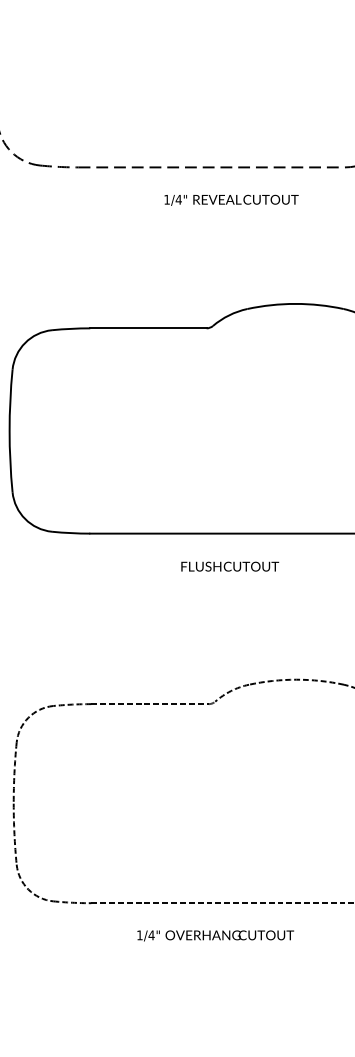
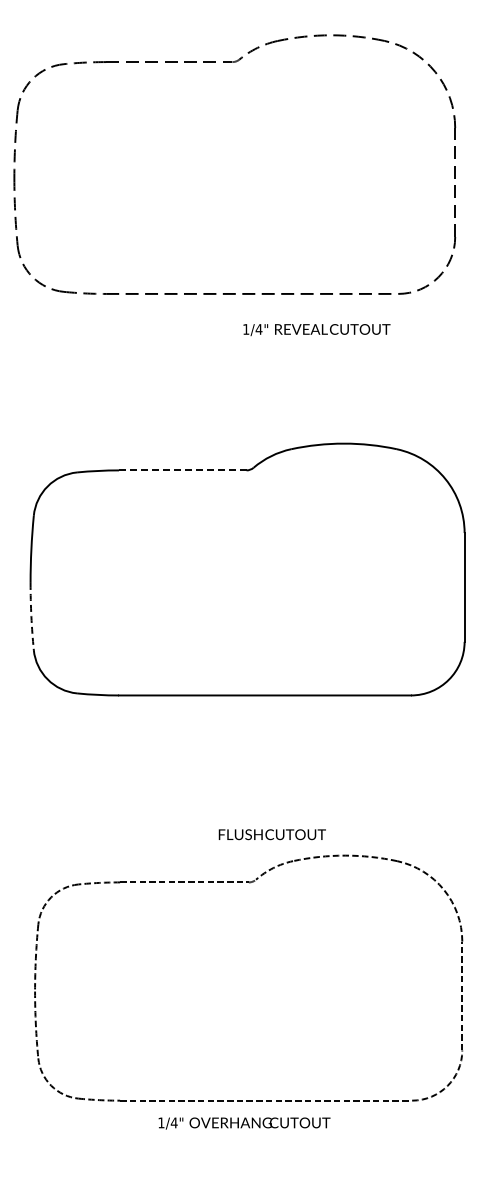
text: (231, 199) -> (316, 329), moved
line: (148, 328) -> (182, 470), solid -> dashed
arc: (10, 461) -> (31, 616), solid -> dashed
text: (229, 566) -> (271, 834), moved
text: (215, 935) -> (244, 1123), moved

